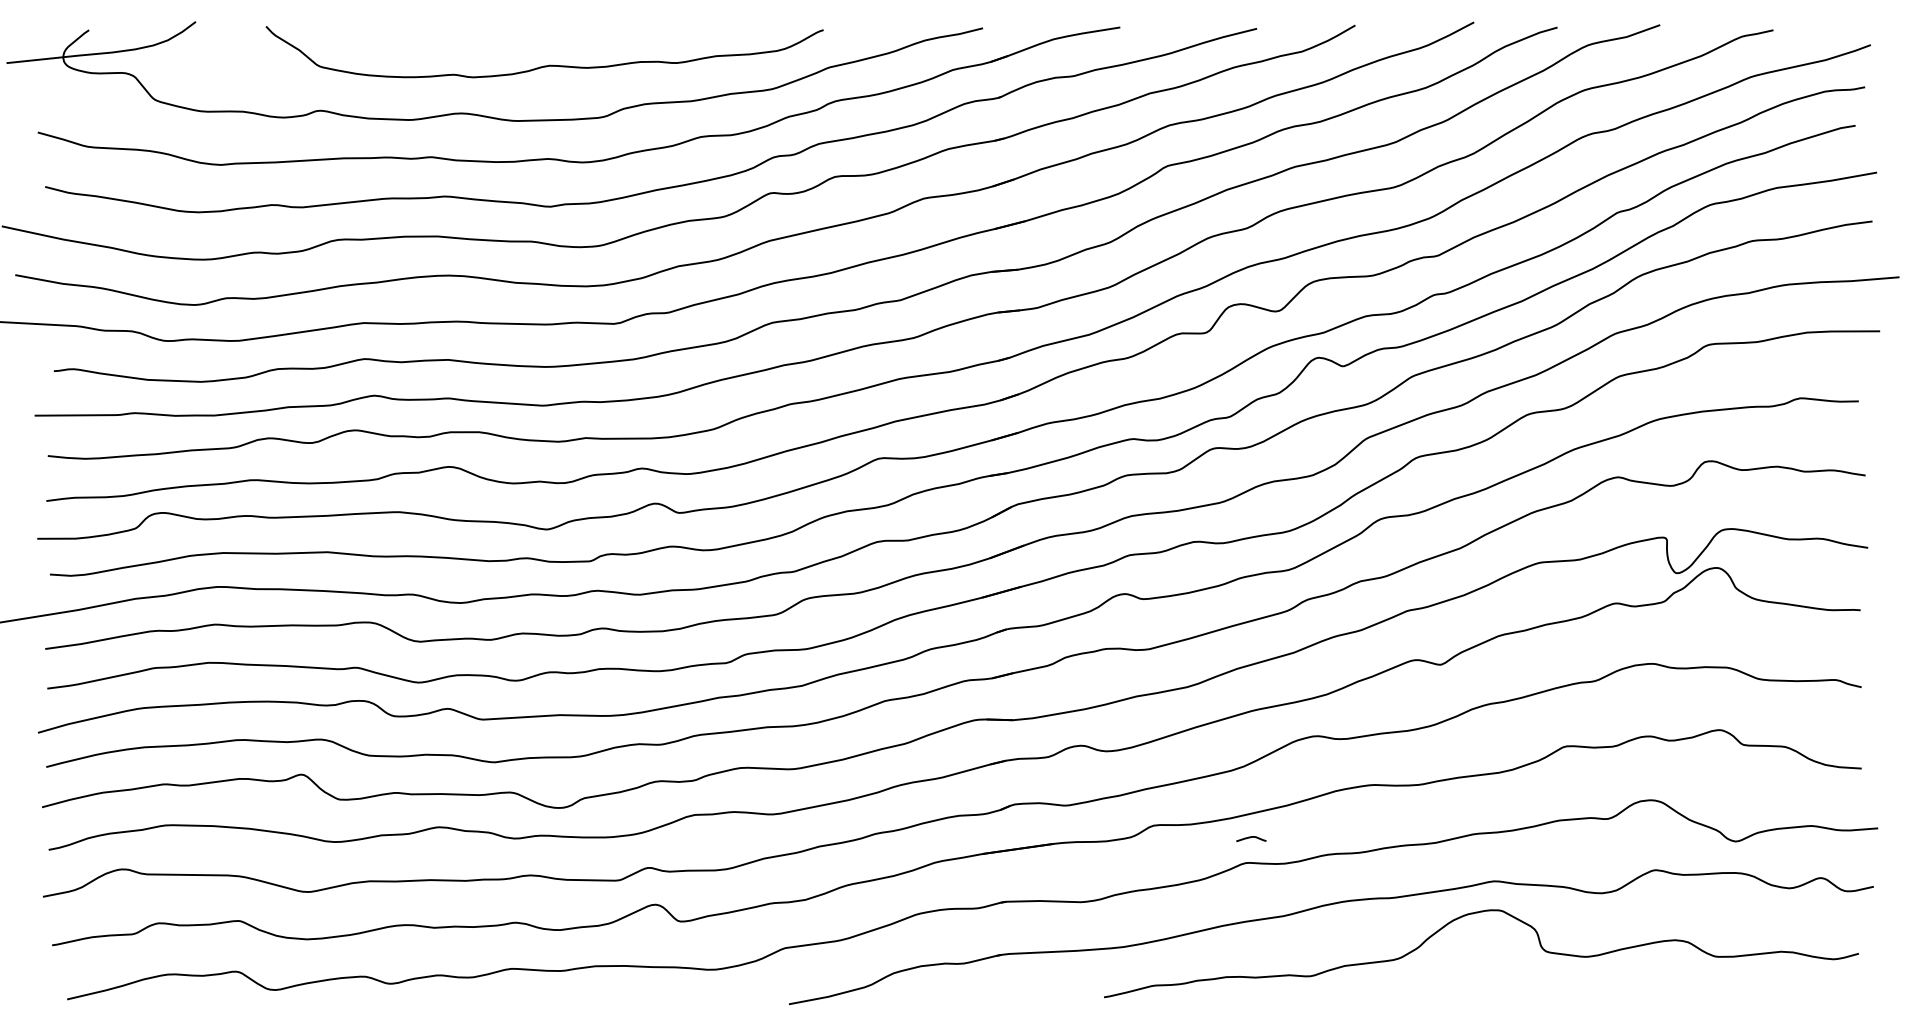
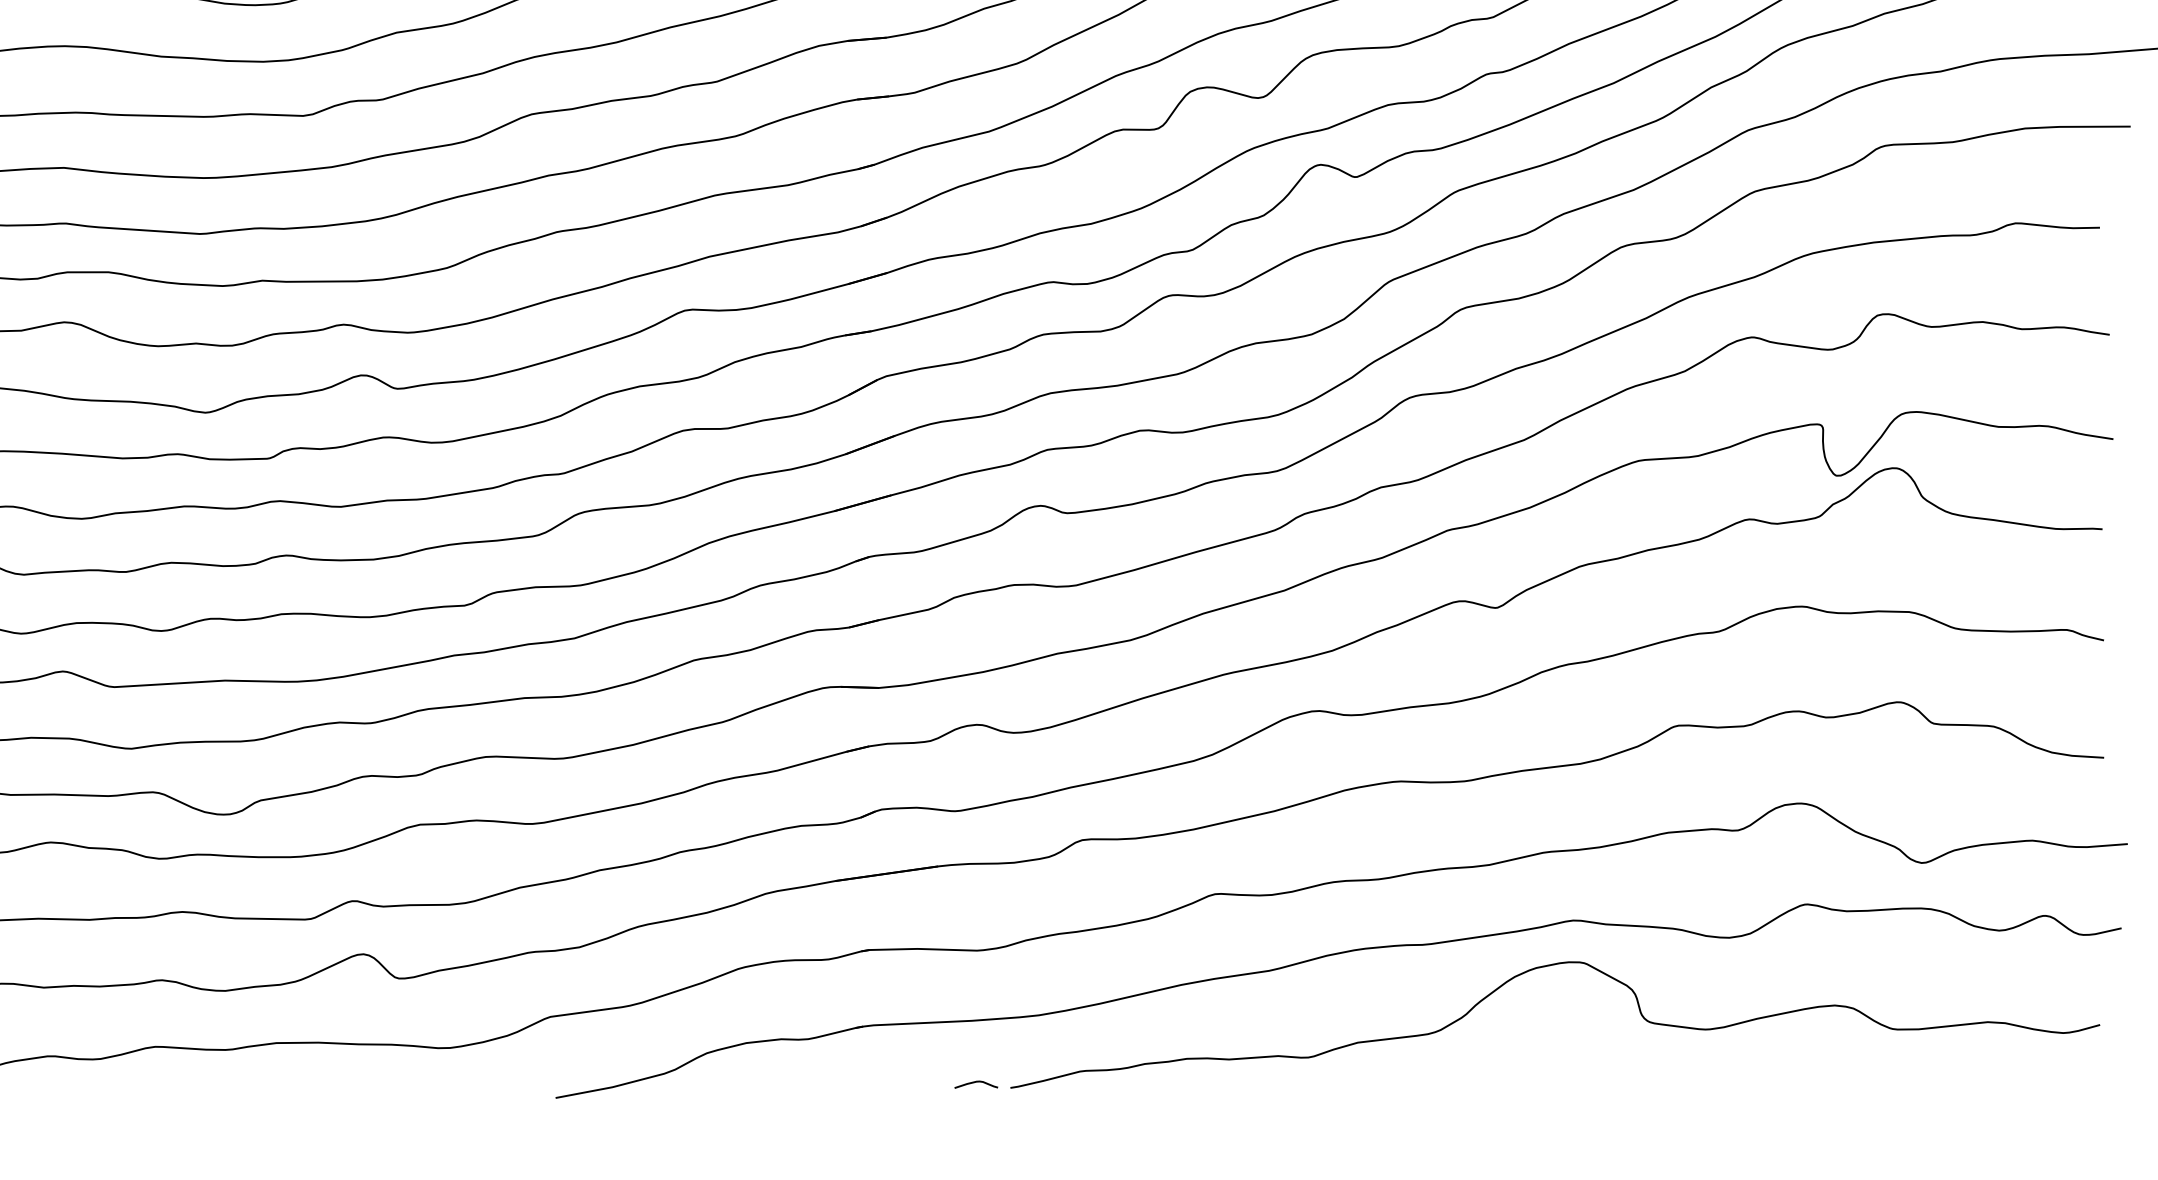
curve: (1250, 838) -> (975, 1083), moved

